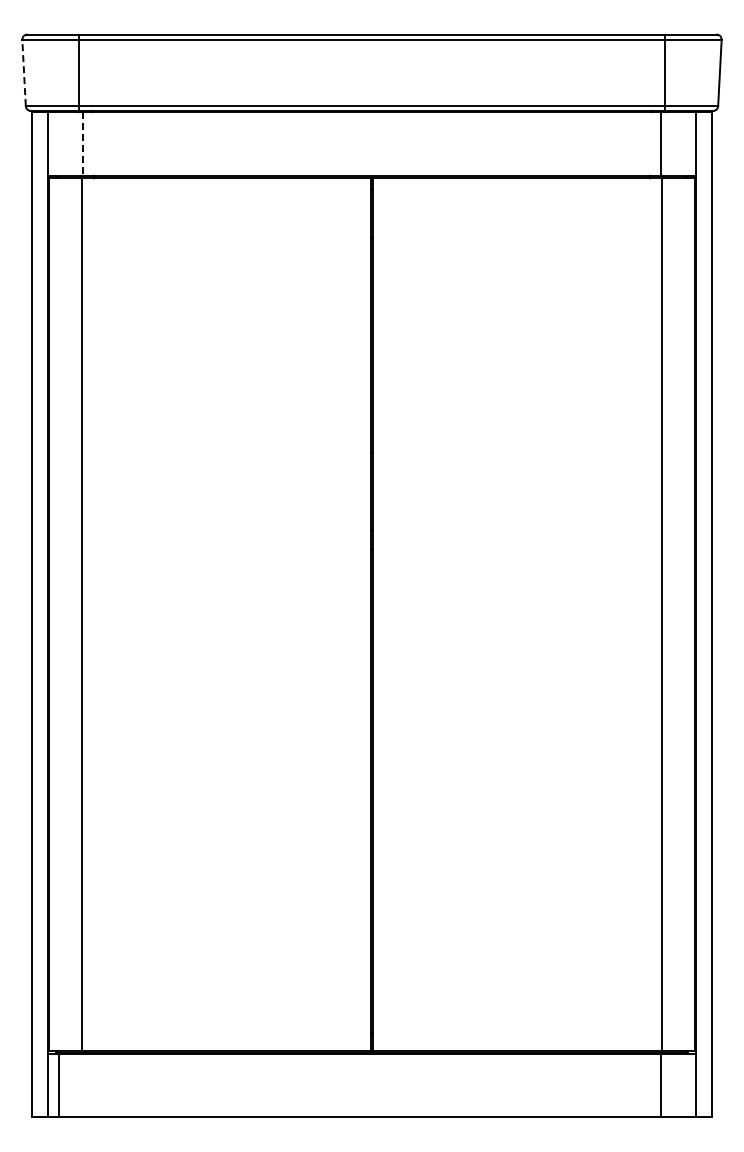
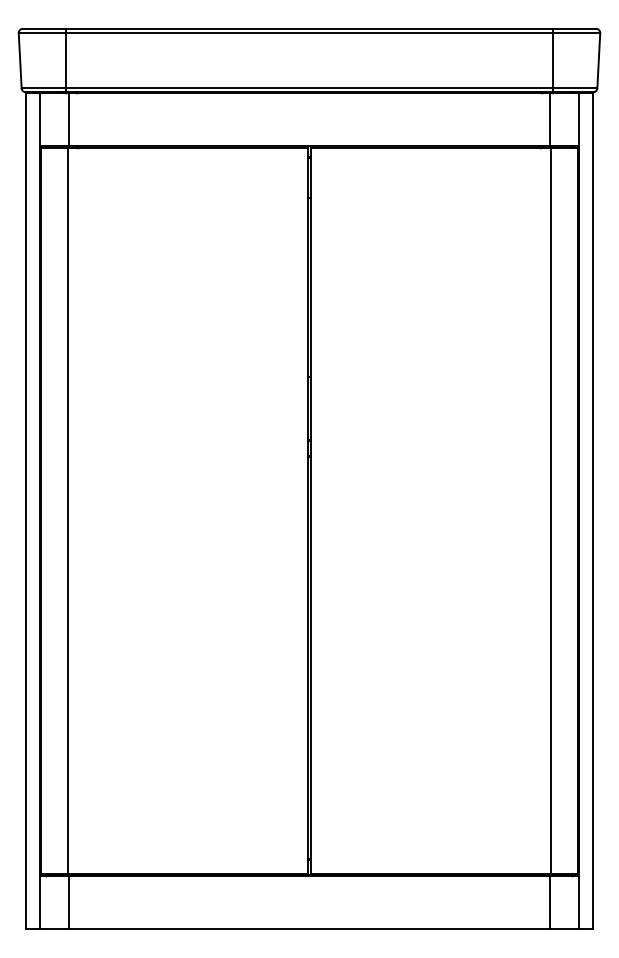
line: (24, 72) -> (20, 60), dashed -> solid
line: (82, 143) -> (68, 119), dashed -> solid
line: (58, 1085) -> (68, 902), moved

